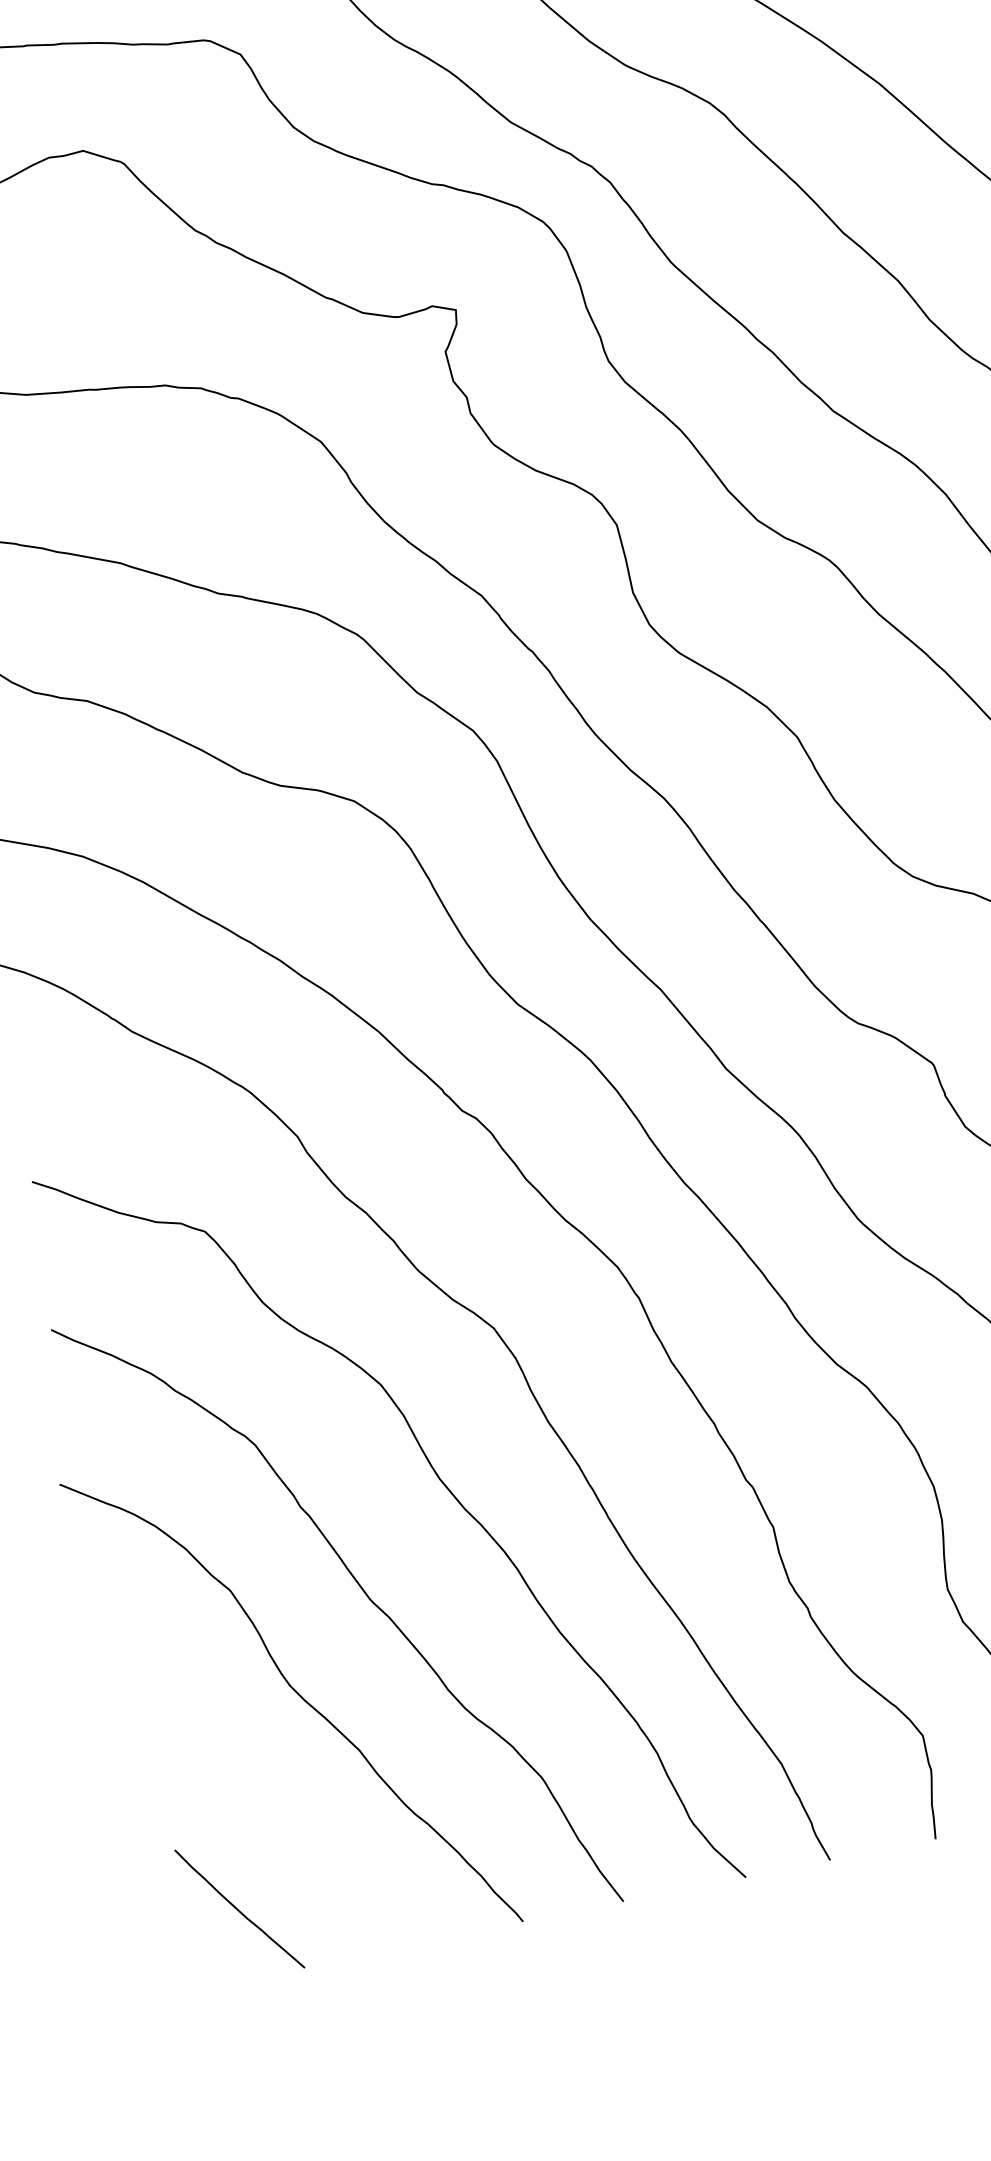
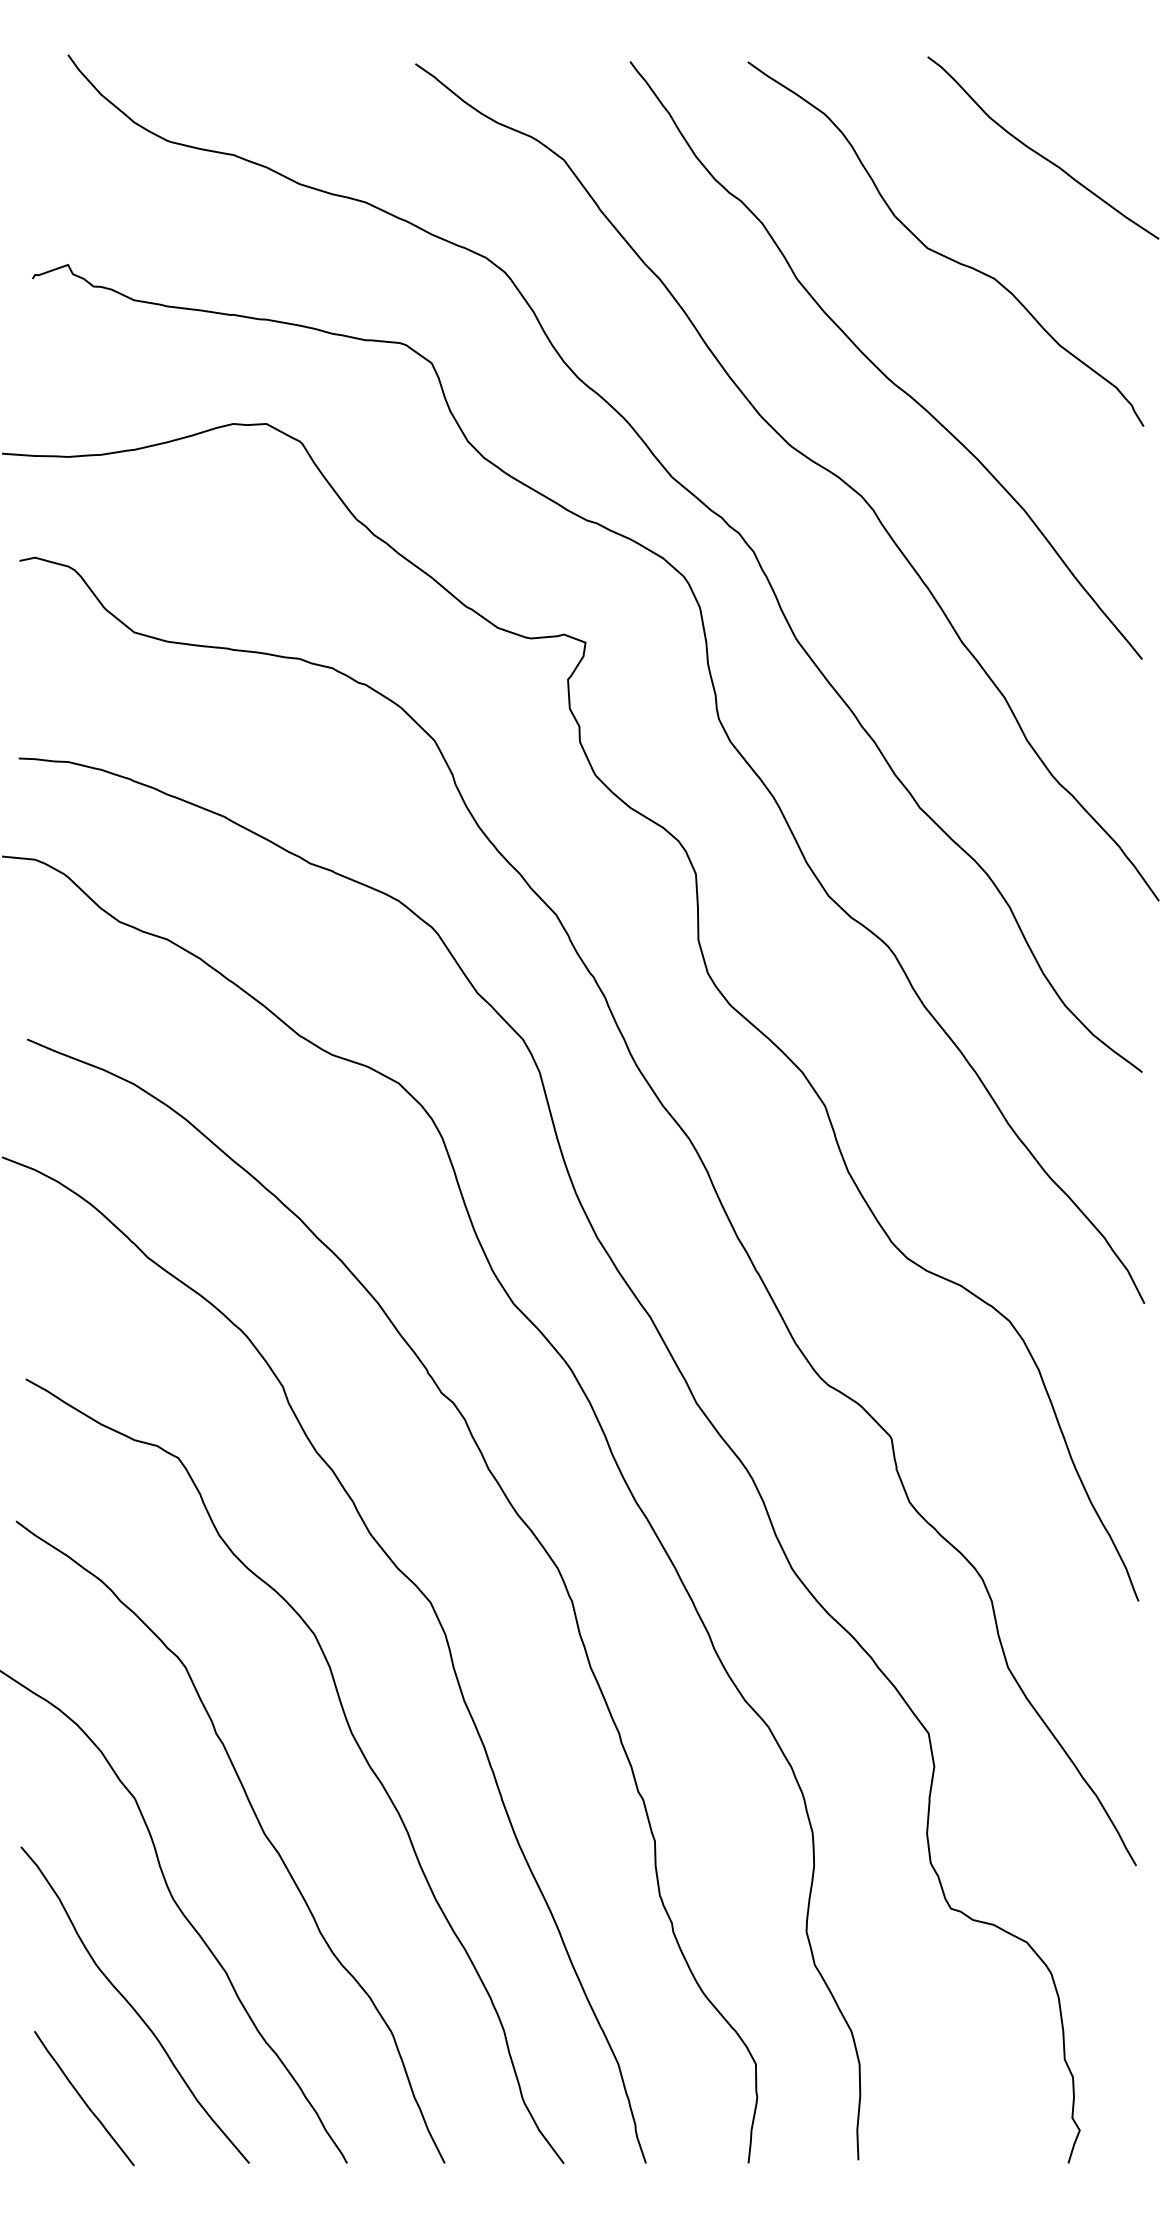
curve: (270, 1803) -> (132, 2005), added

